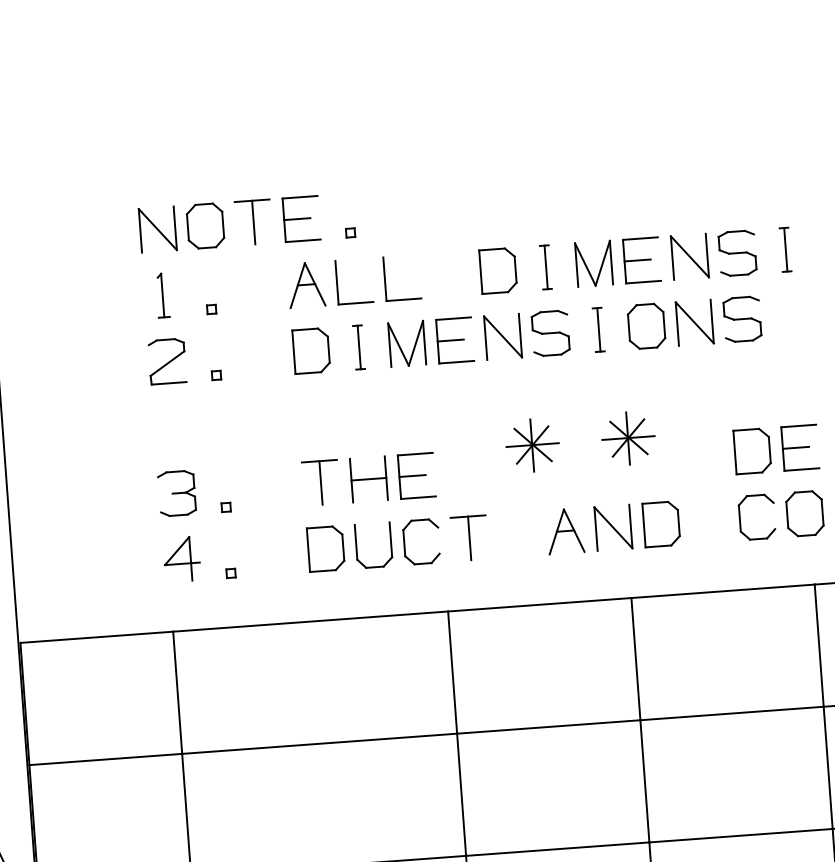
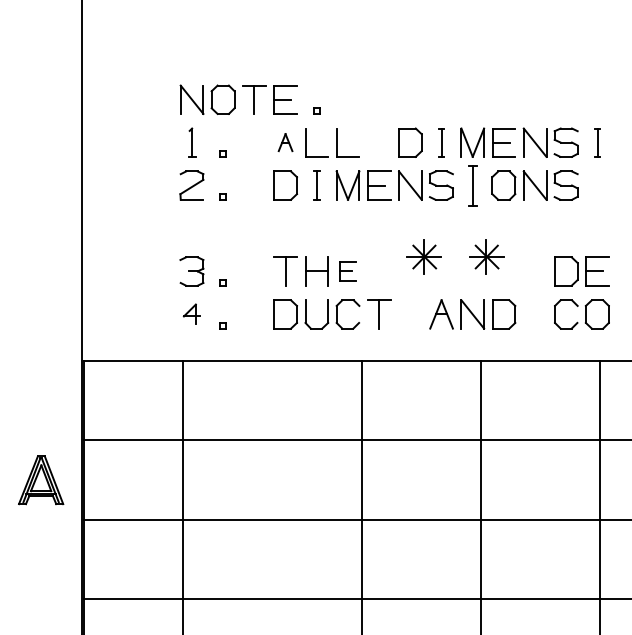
part: (306, 284) -> (285, 142), size x0.6
part: (598, 329) -> (472, 185), size x1.4
part: (416, 475) -> (347, 271), size x0.7
part: (181, 559) -> (191, 314), size x0.7

